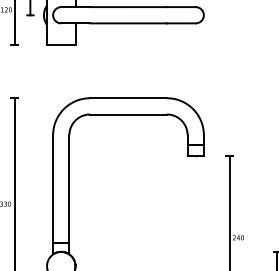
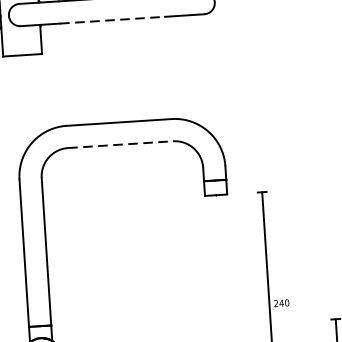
line: (129, 23) -> (113, 20), solid -> dashed
line: (129, 114) -> (121, 144), solid -> dashed

